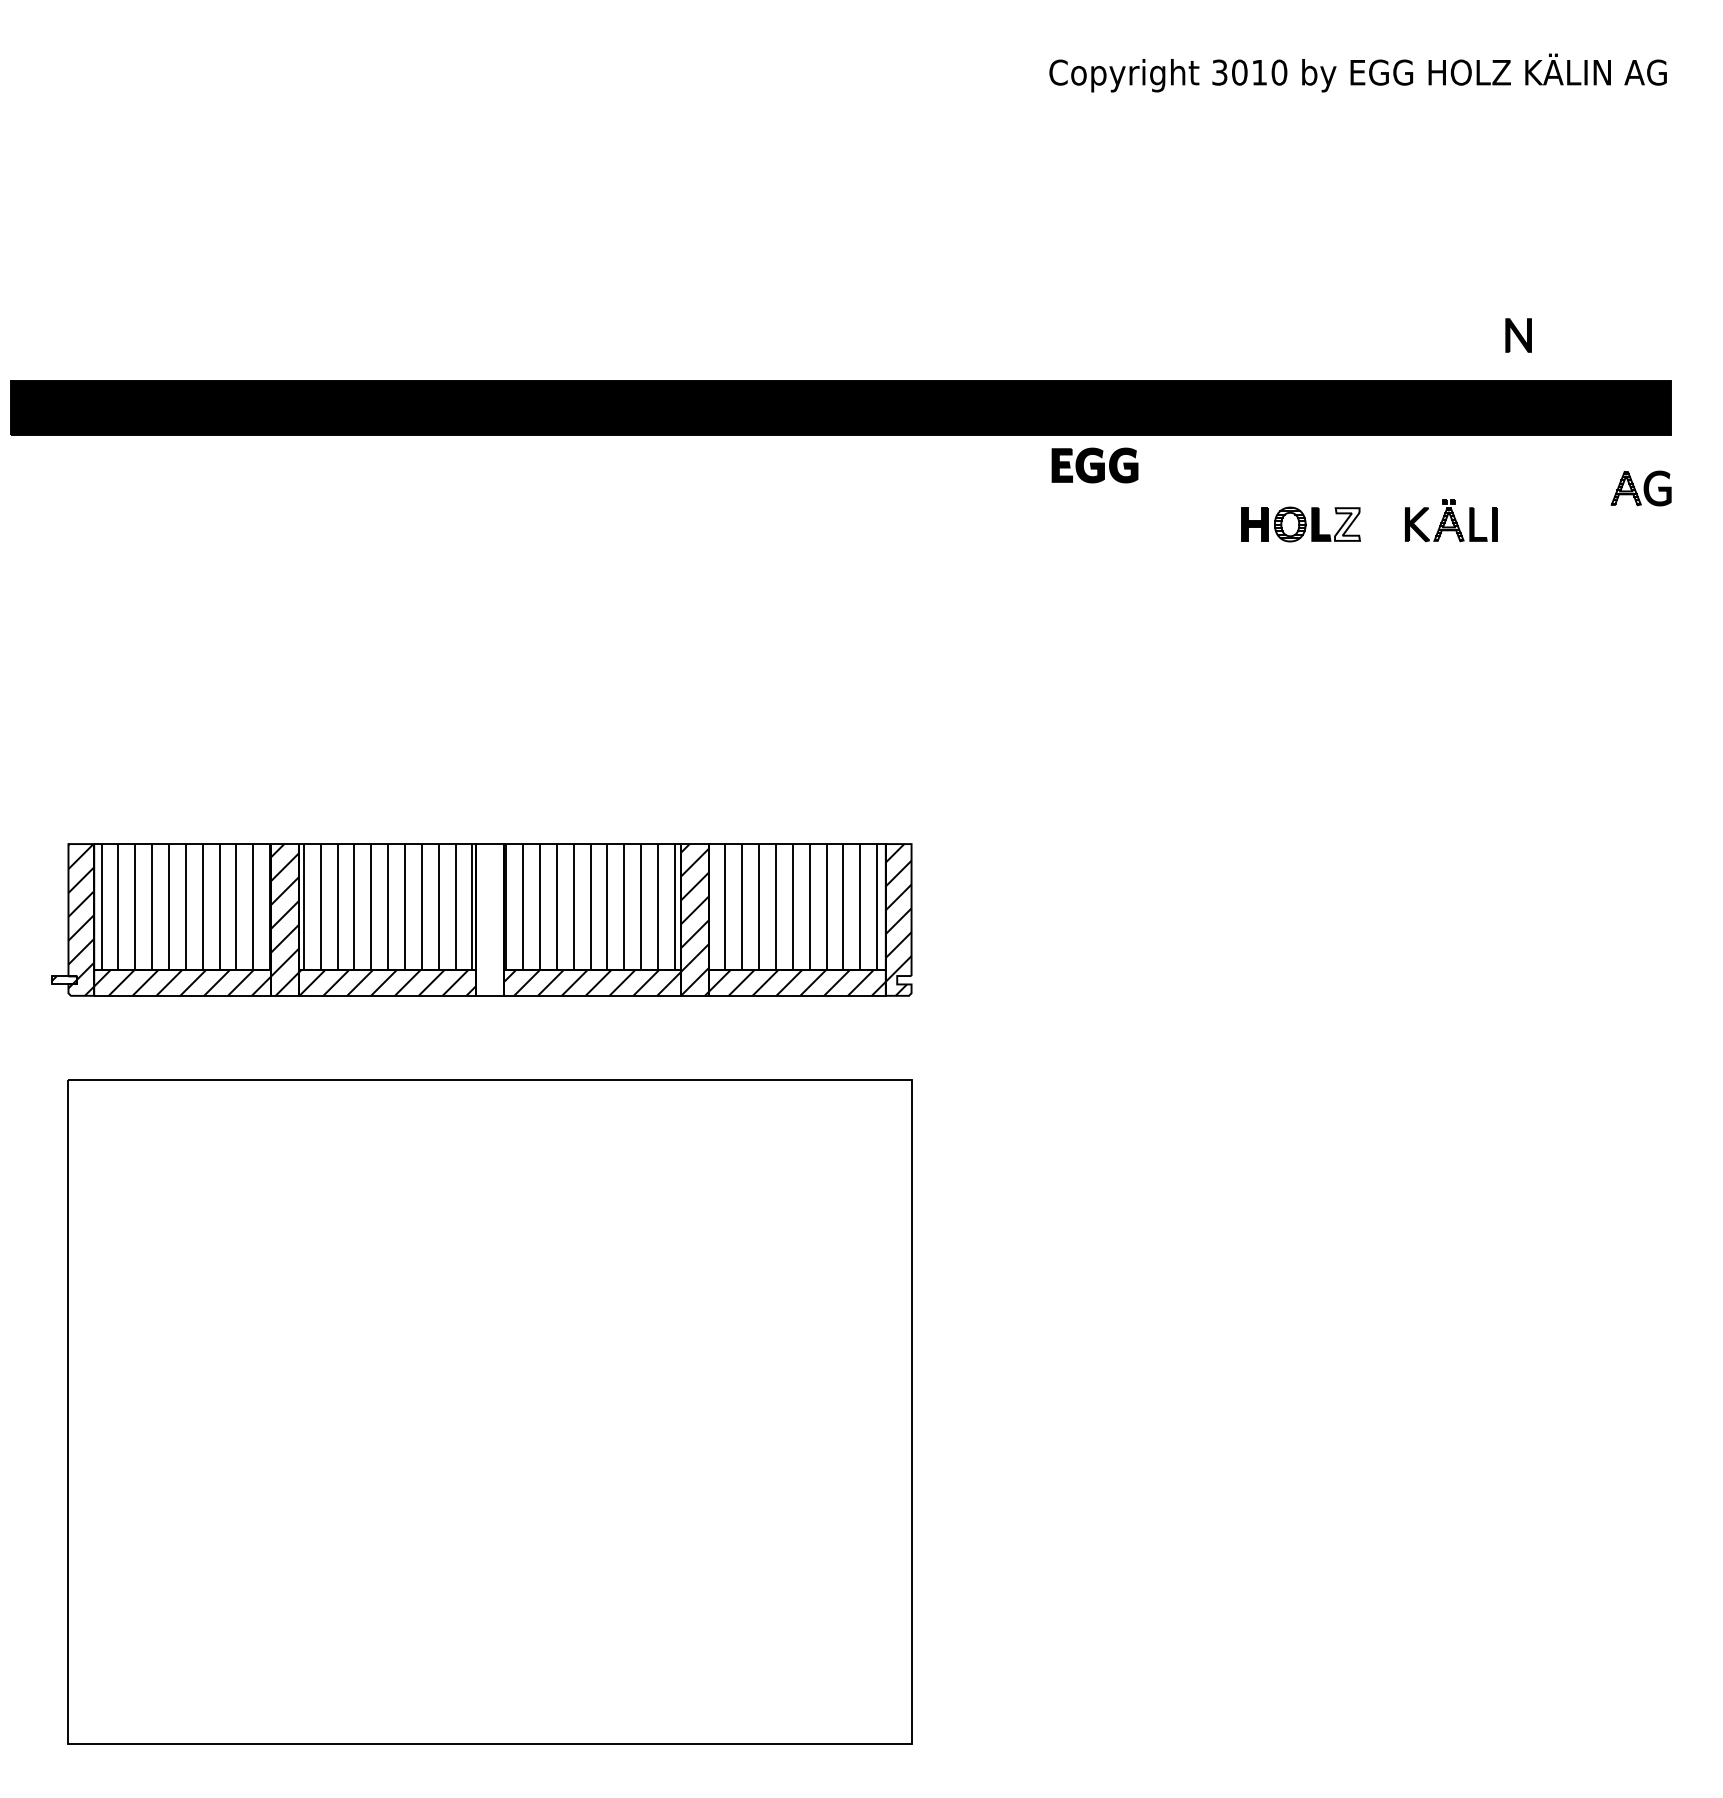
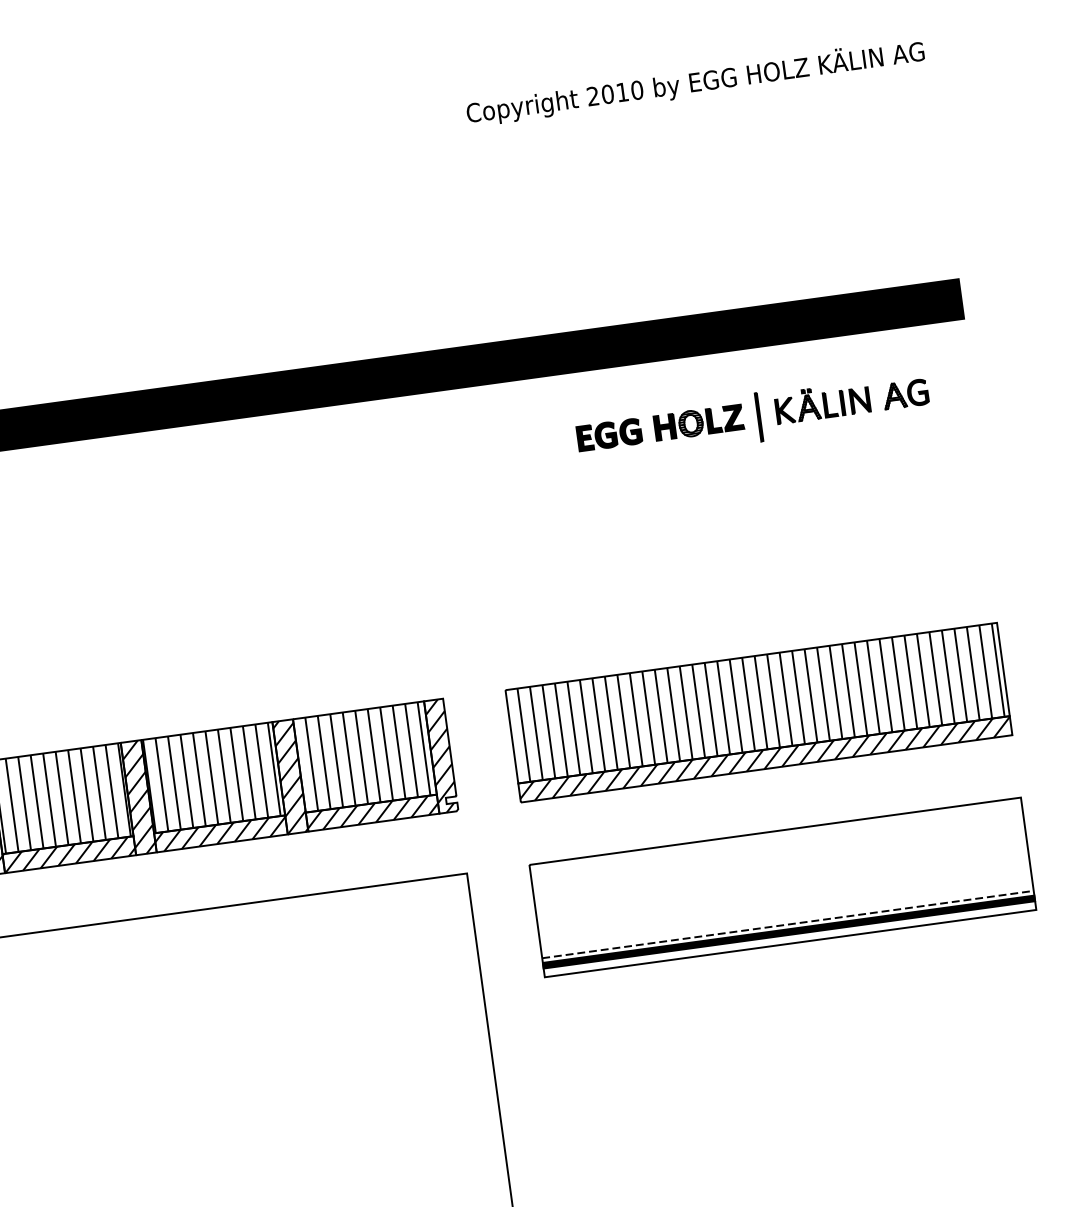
text: (1219, 72) -> (592, 96), 3010 -> 2010
part: (1518, 335) -> (860, 400), moved
part: (1094, 465) -> (609, 434), moved
part: (1640, 488) -> (905, 394), moved
fill: (1347, 524) -> (733, 417), added
line: (1381, 527) -> (758, 416), added
hatch: (489, 919) -> (138, 797), added
part: (1327, 919) -> (758, 712), added
part: (1327, 1155) -> (782, 887), added

